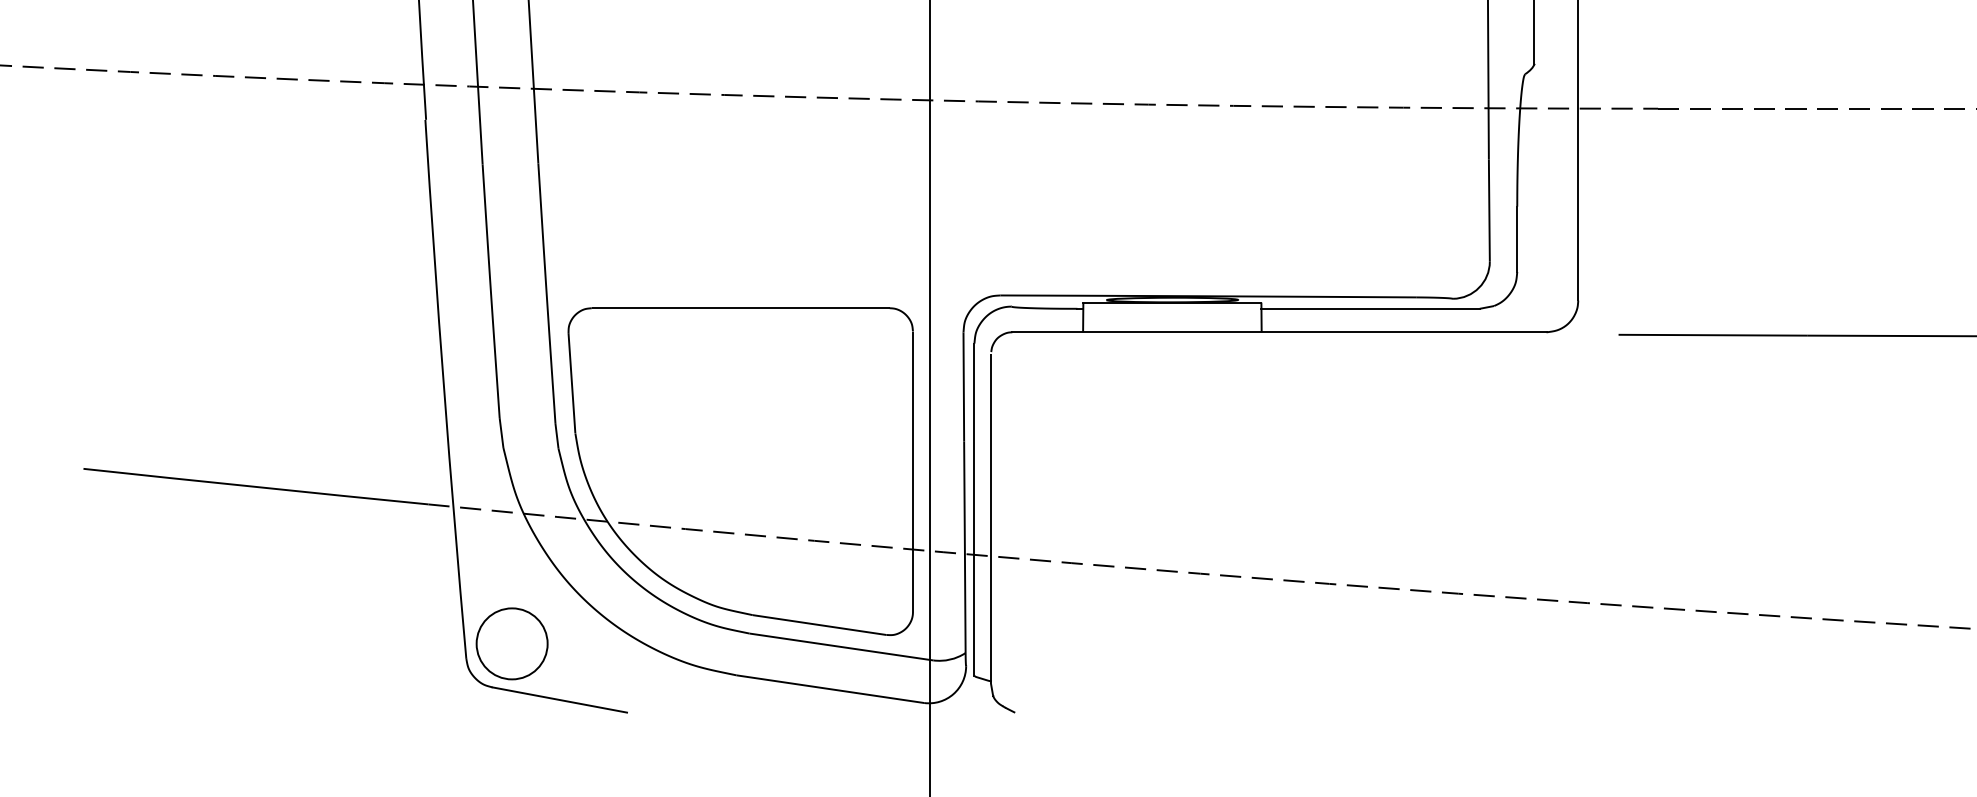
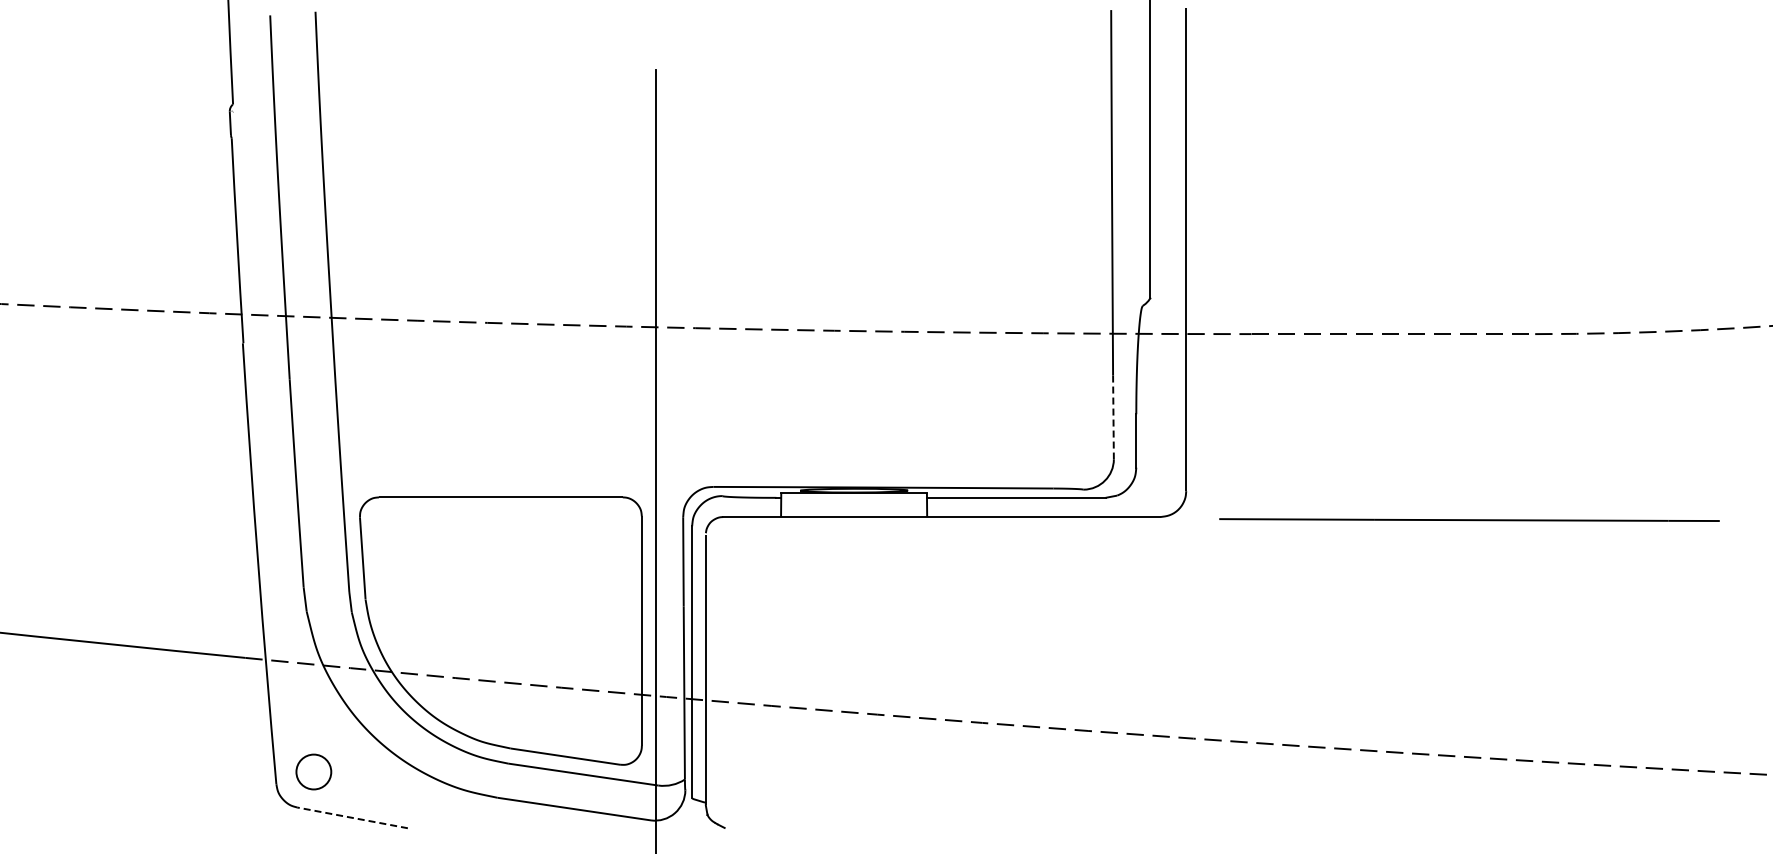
line: (1489, 210) -> (1113, 417), solid -> dashed
circle: (511, 643) -> (313, 771), size x0.6
line: (559, 699) -> (352, 817), solid -> dashed

